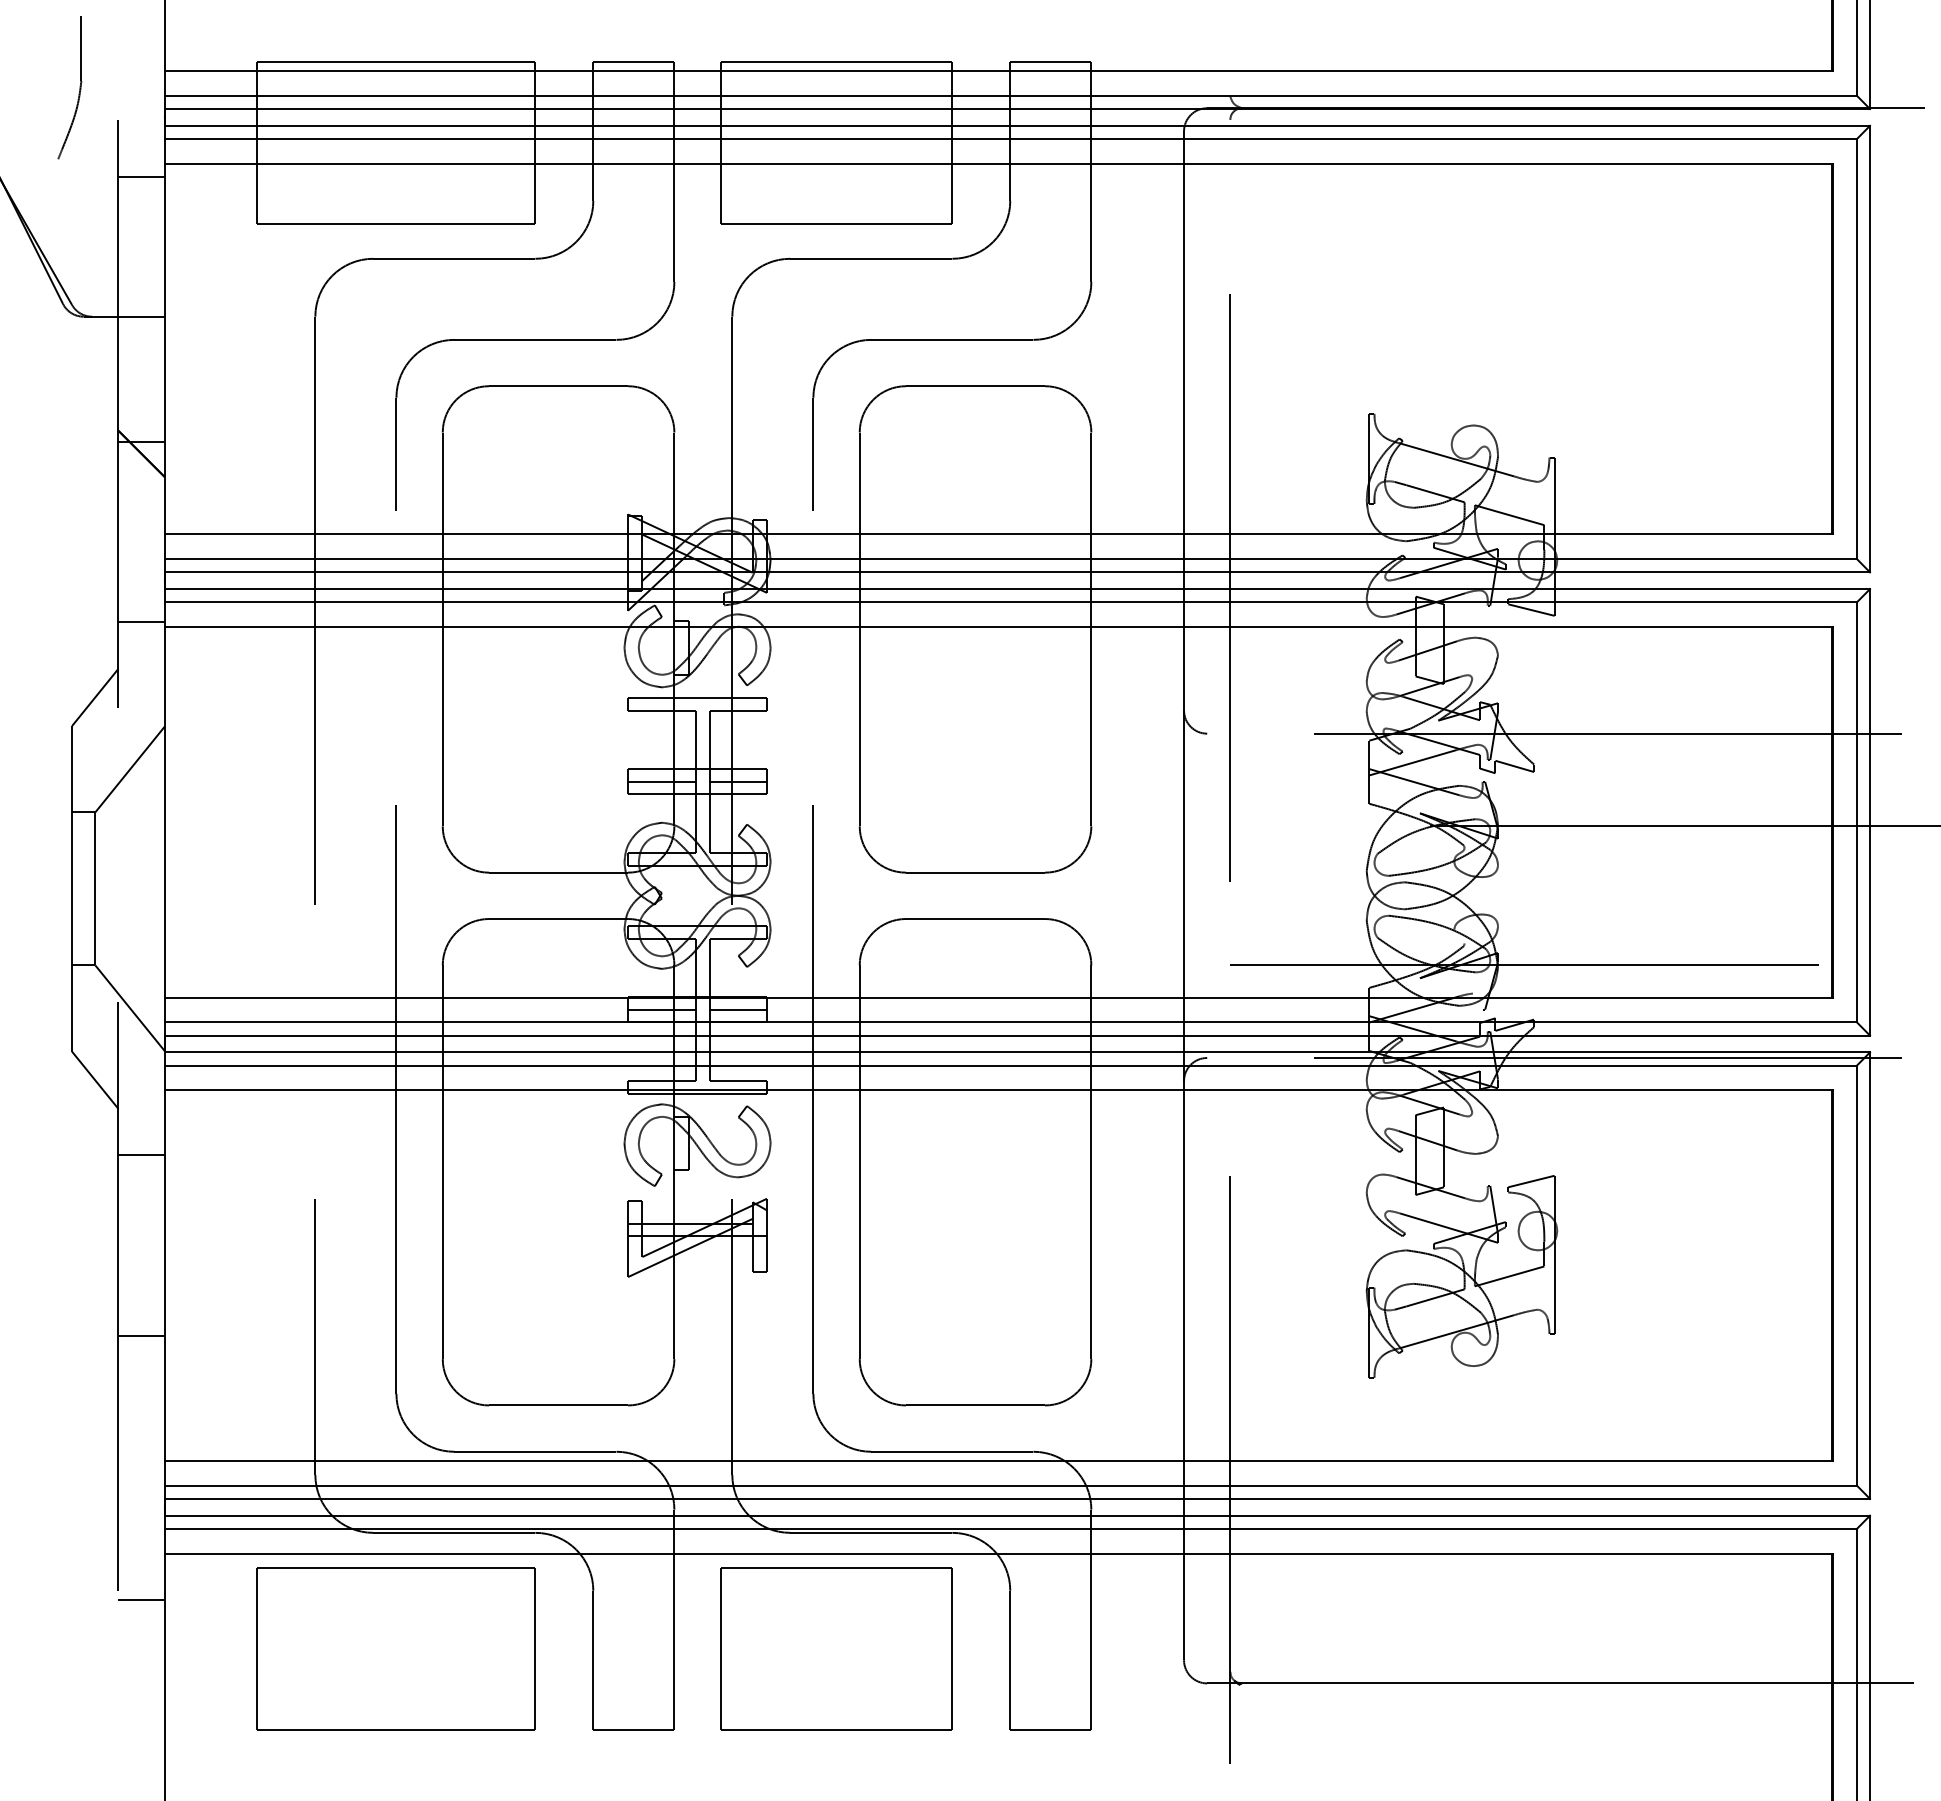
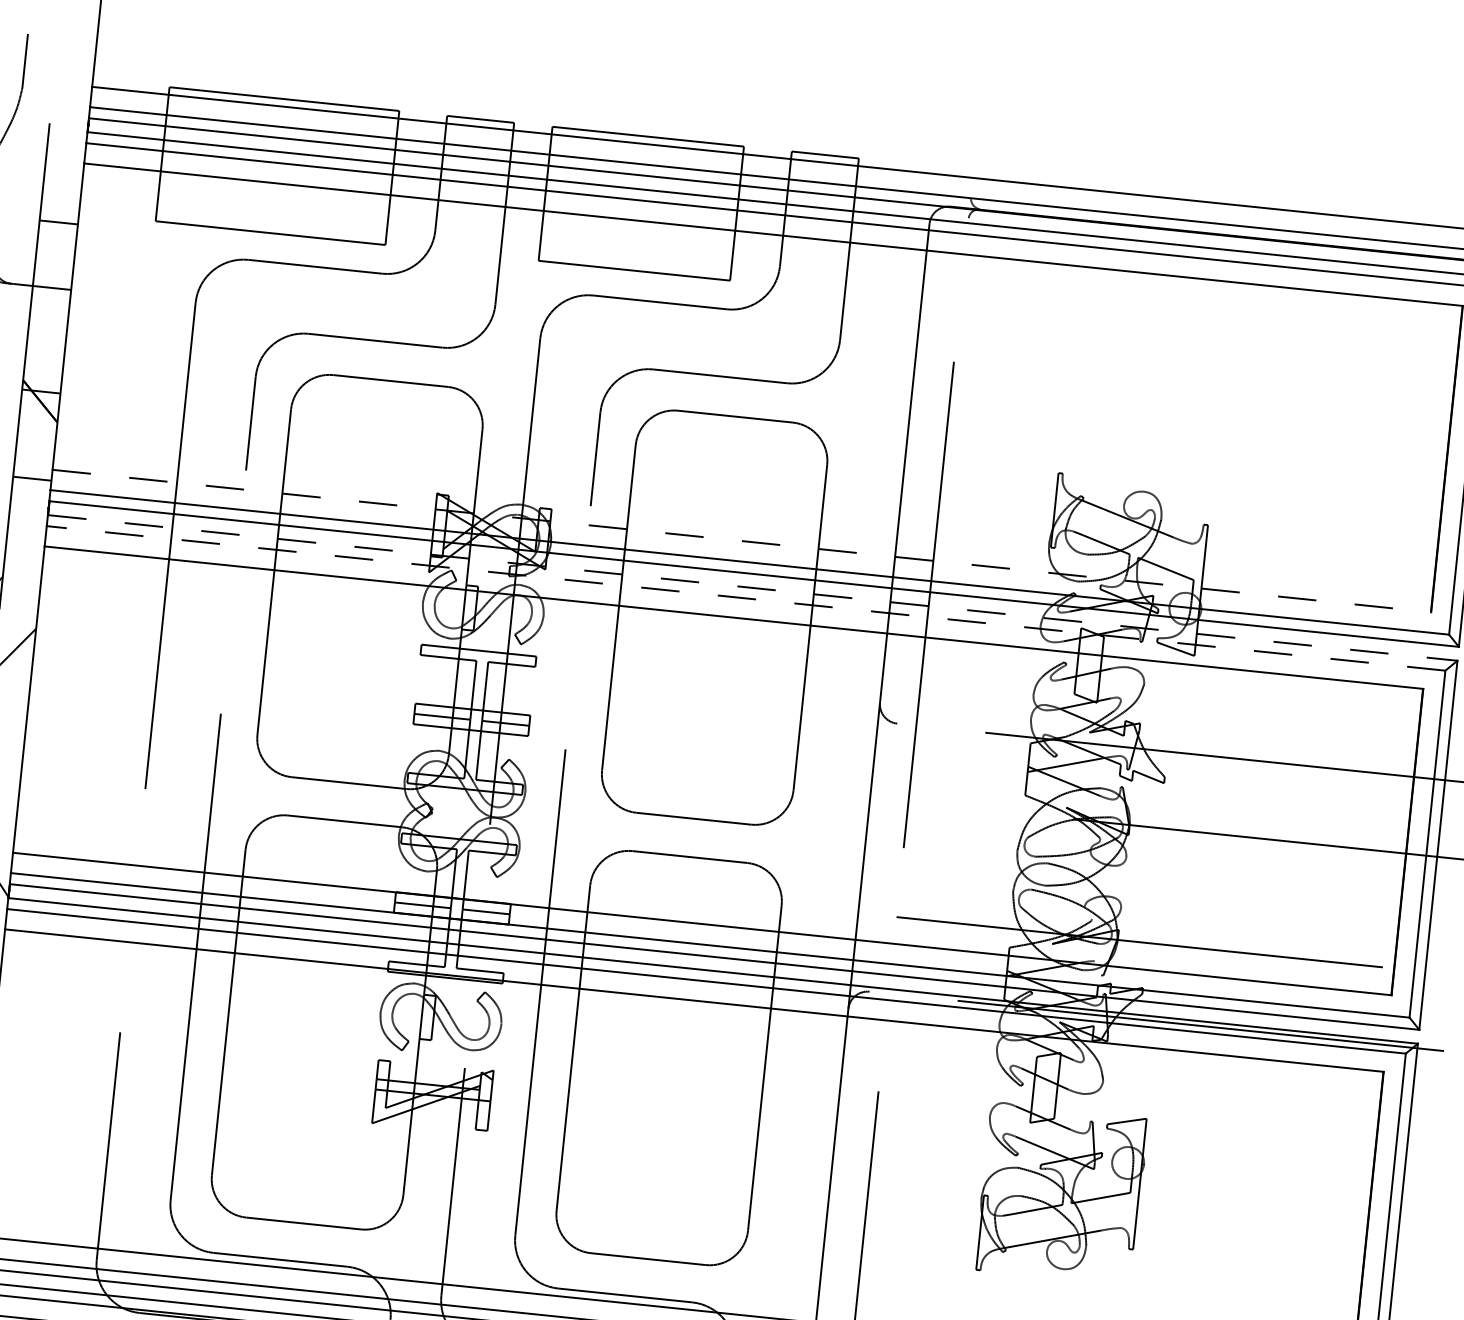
line: (141, 177) -> (58, 222), moved
line: (998, 534) -> (741, 541), solid -> dashed
line: (1018, 589) -> (753, 588), solid -> dashed
line: (1010, 602) -> (745, 598), solid -> dashed
line: (141, 622) -> (32, 478), moved

